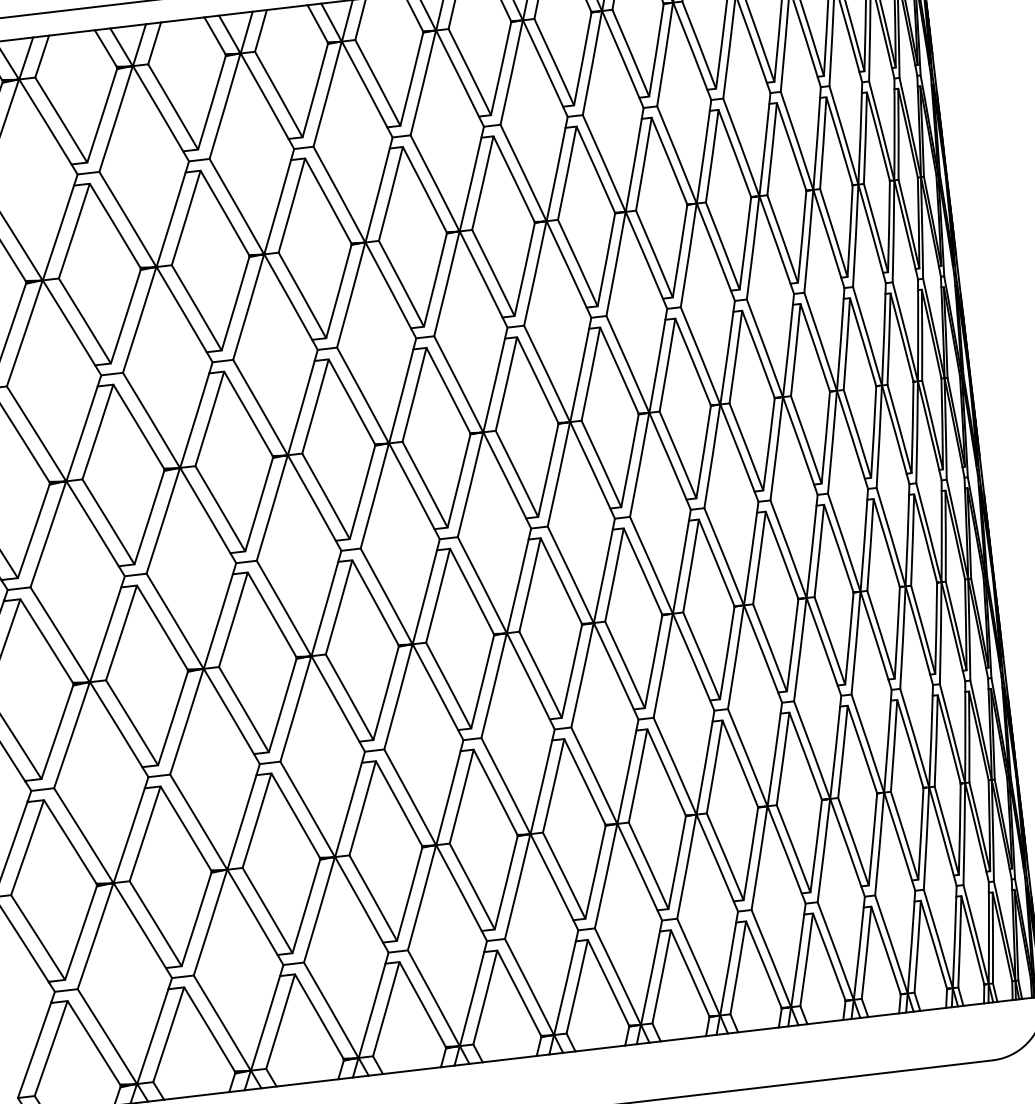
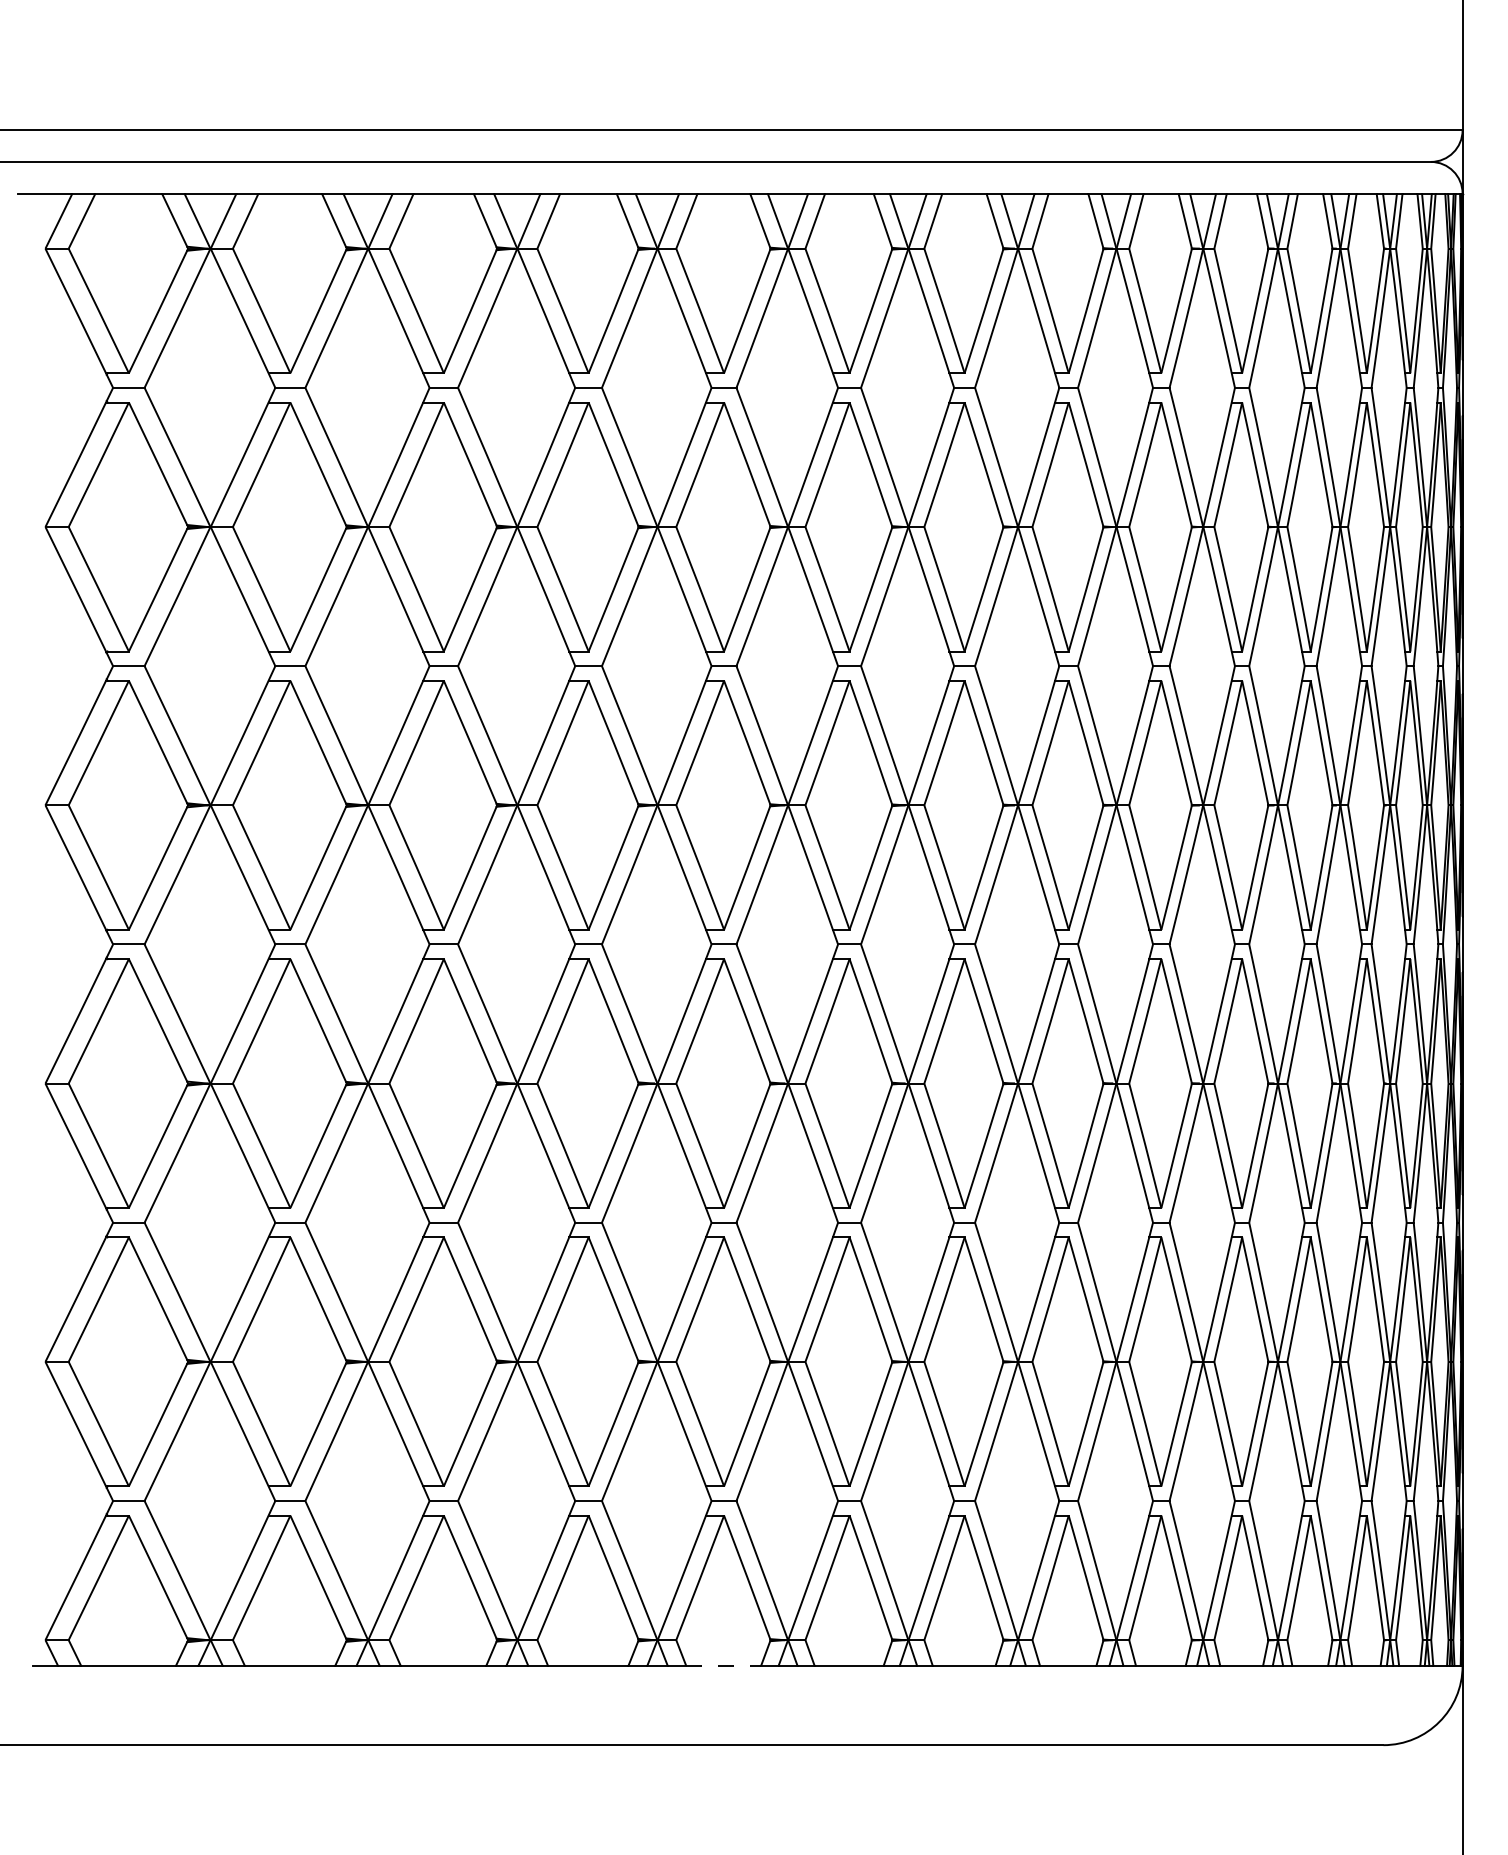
line: (510, 1059) -> (724, 1666), solid -> dashed

